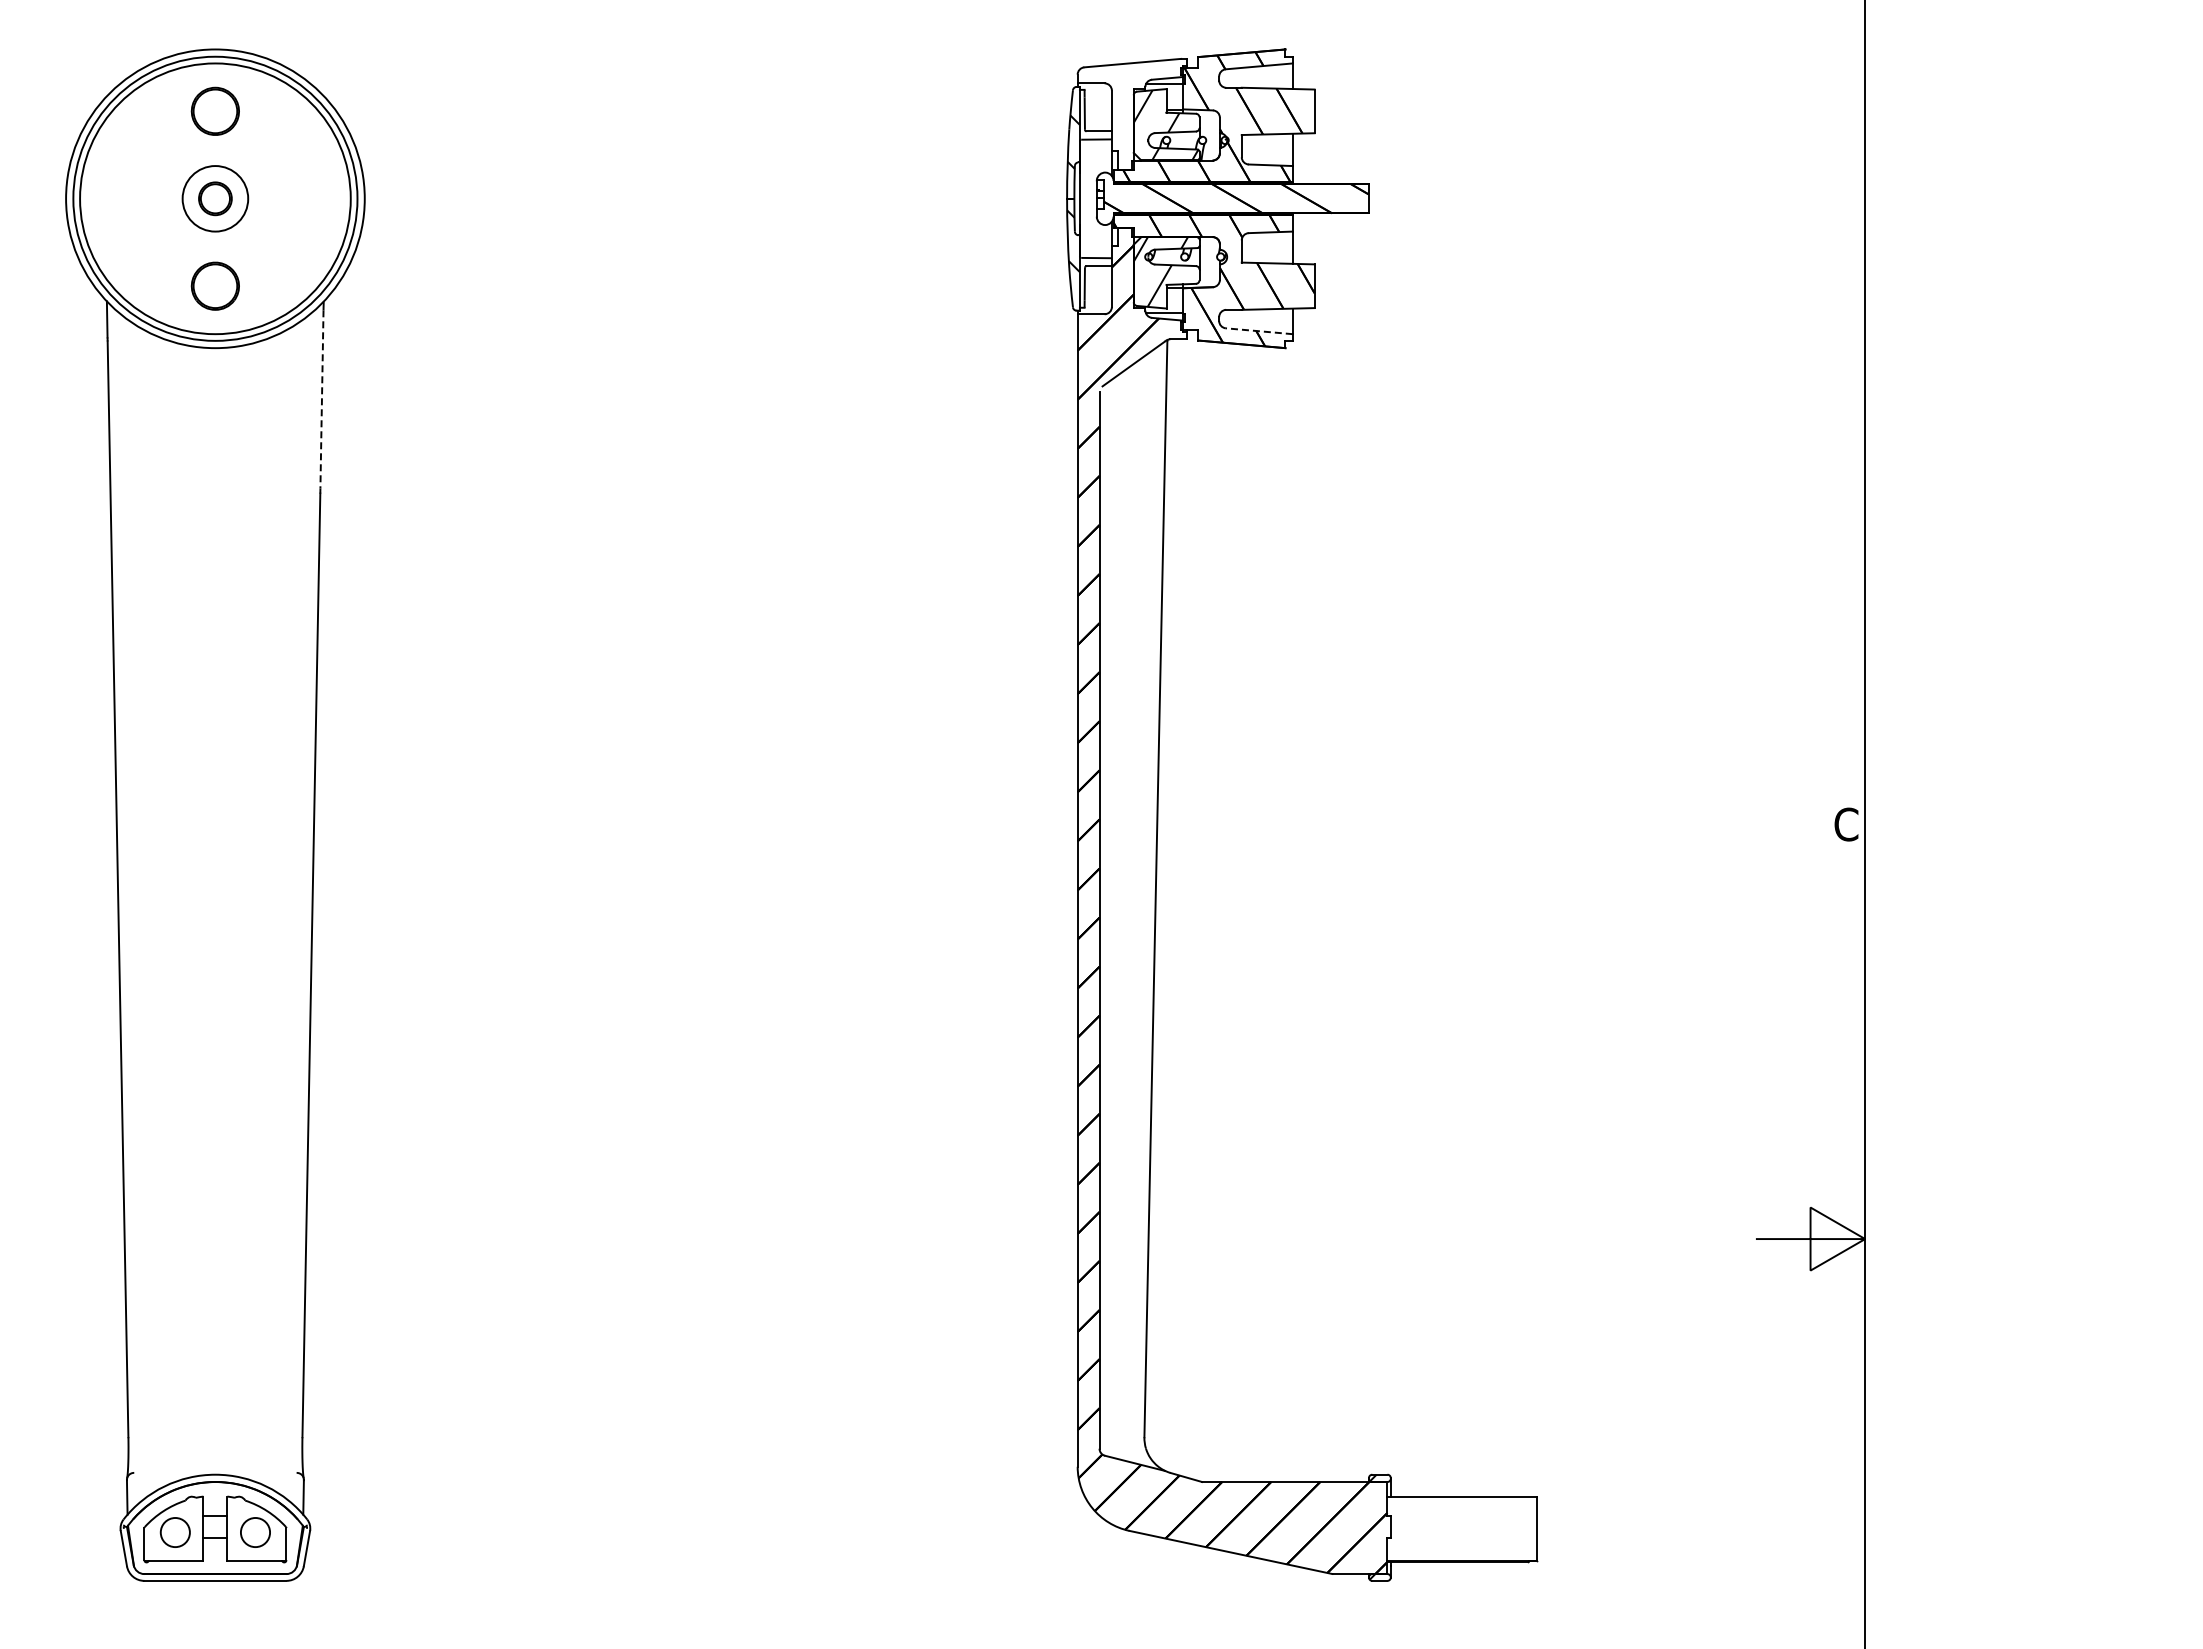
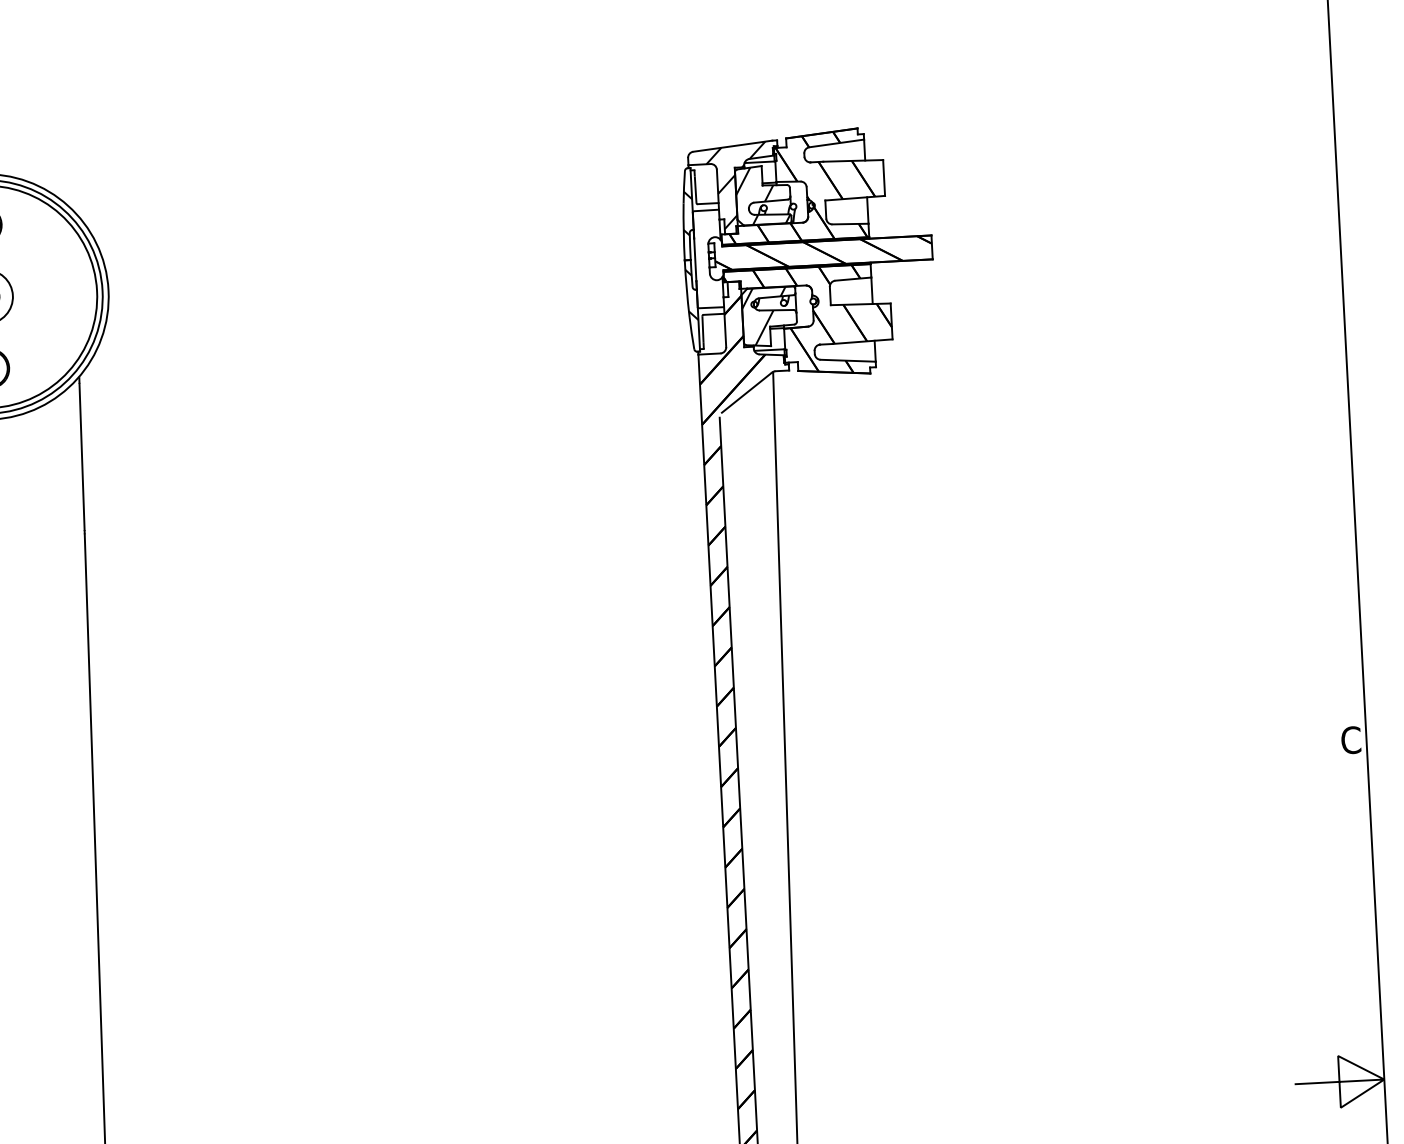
hatch: (1135, 111) -> (737, 185), added
line: (1259, 331) -> (848, 360), dashed -> solid
line: (321, 399) -> (81, 457), dashed -> solid

